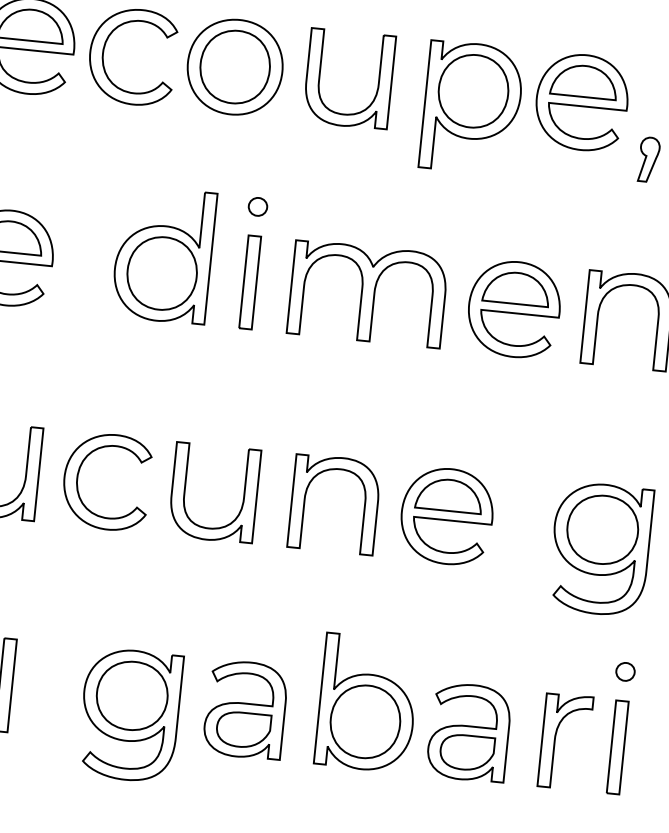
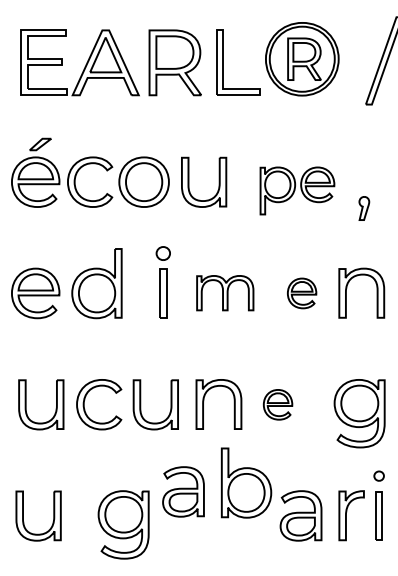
part: (525, 112) -> (297, 190), size x0.7
part: (258, 206) -> (163, 253), size x1.4
part: (163, 254) -> (96, 283), moved
part: (368, 292) -> (225, 292), size x0.7
part: (513, 309) -> (301, 293), size x0.6
part: (445, 515) -> (277, 404), size x0.6
part: (367, 702) -> (246, 482), moved
part: (245, 708) -> (183, 491), moved

